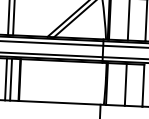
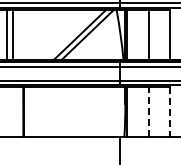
line: (6, 78) -> (7, 111), removed
line: (11, 79) -> (13, 111), removed
line: (126, 85) -> (149, 112), solid -> dashed
line: (142, 86) -> (169, 112), solid -> dashed

